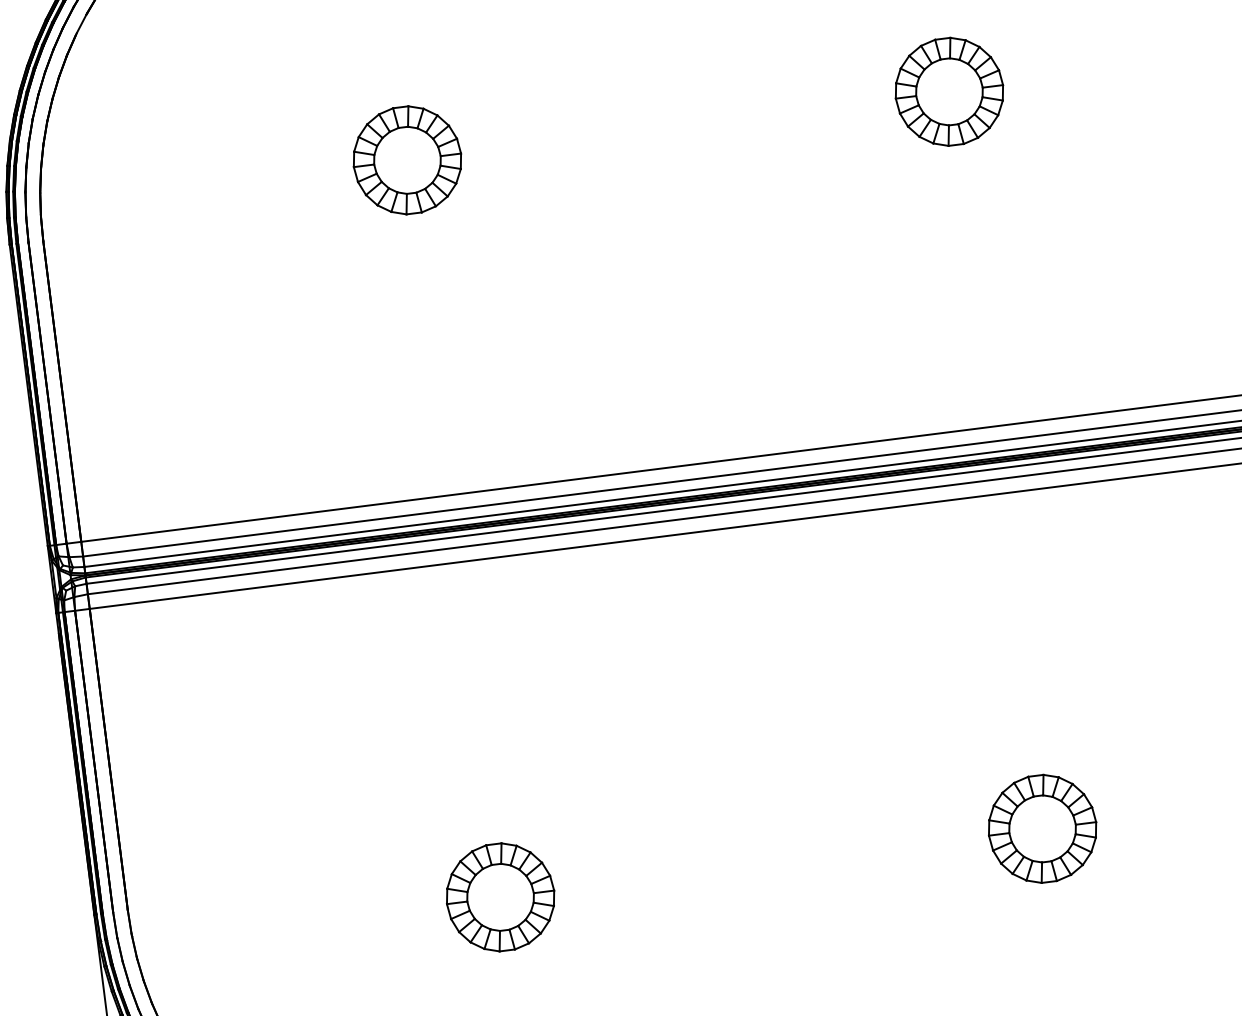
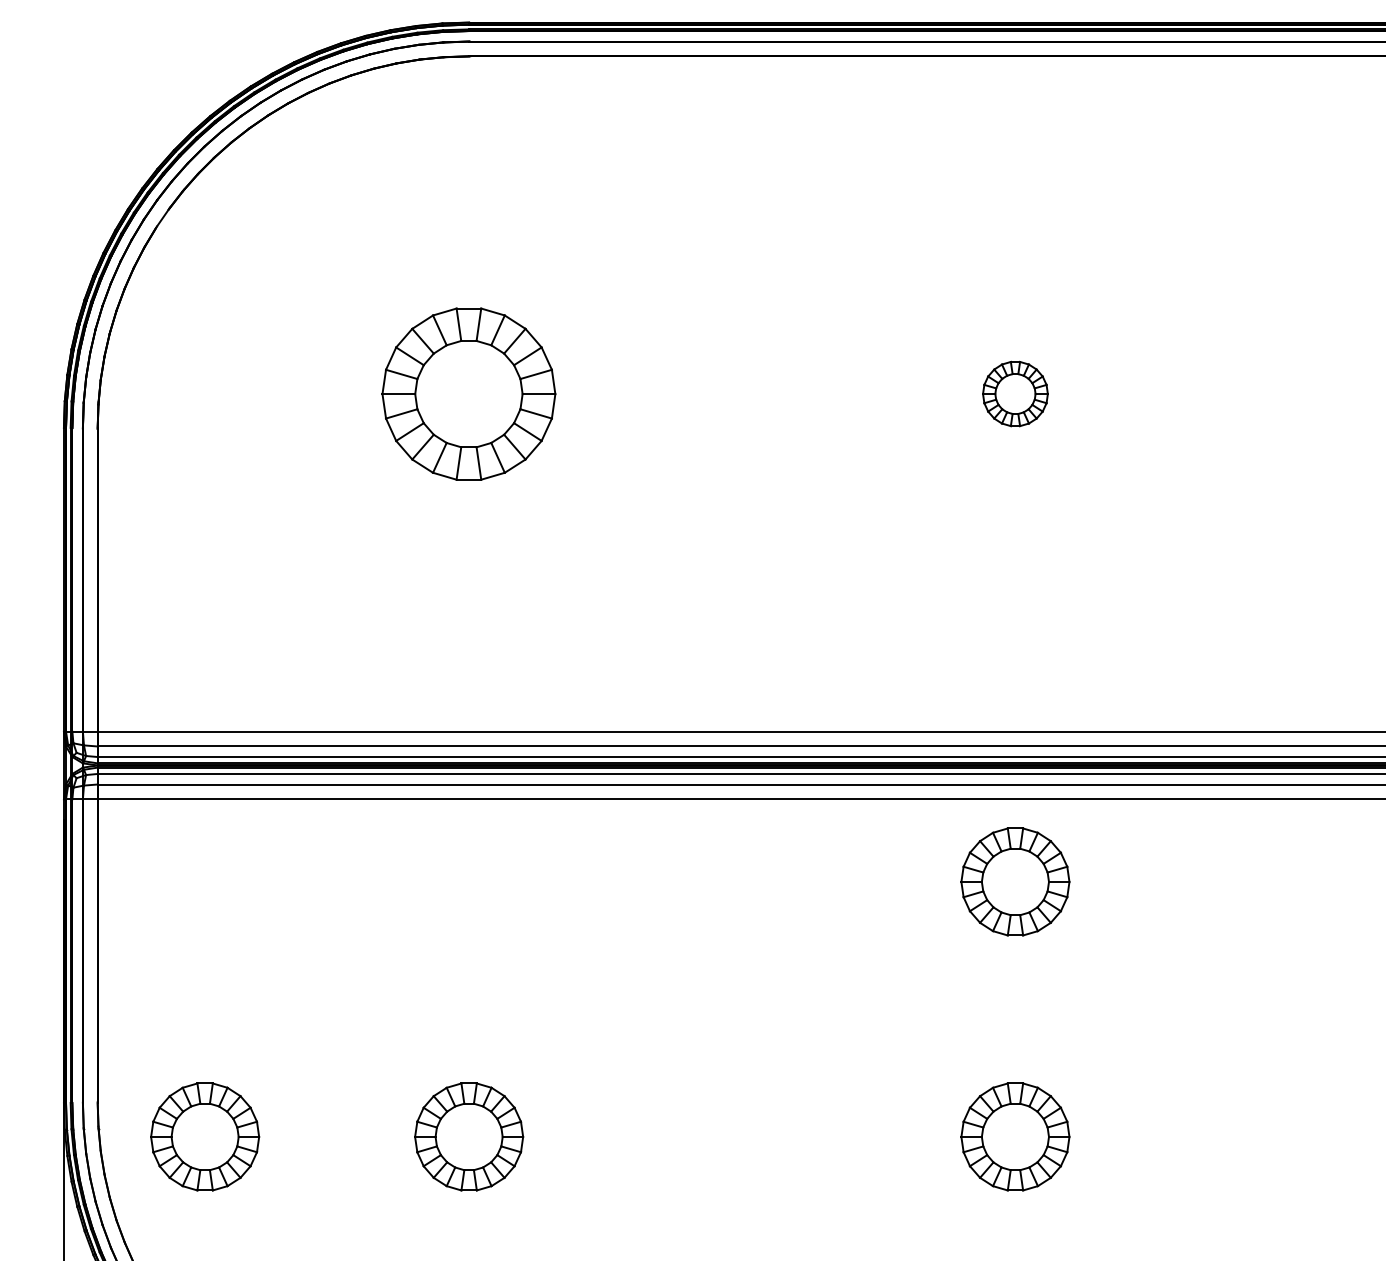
part: (949, 91) -> (1015, 393), size x0.6
part: (407, 159) -> (469, 393), size x1.6
part: (1010, 575) -> (1015, 881), added
part: (238, 929) -> (205, 1136), added

